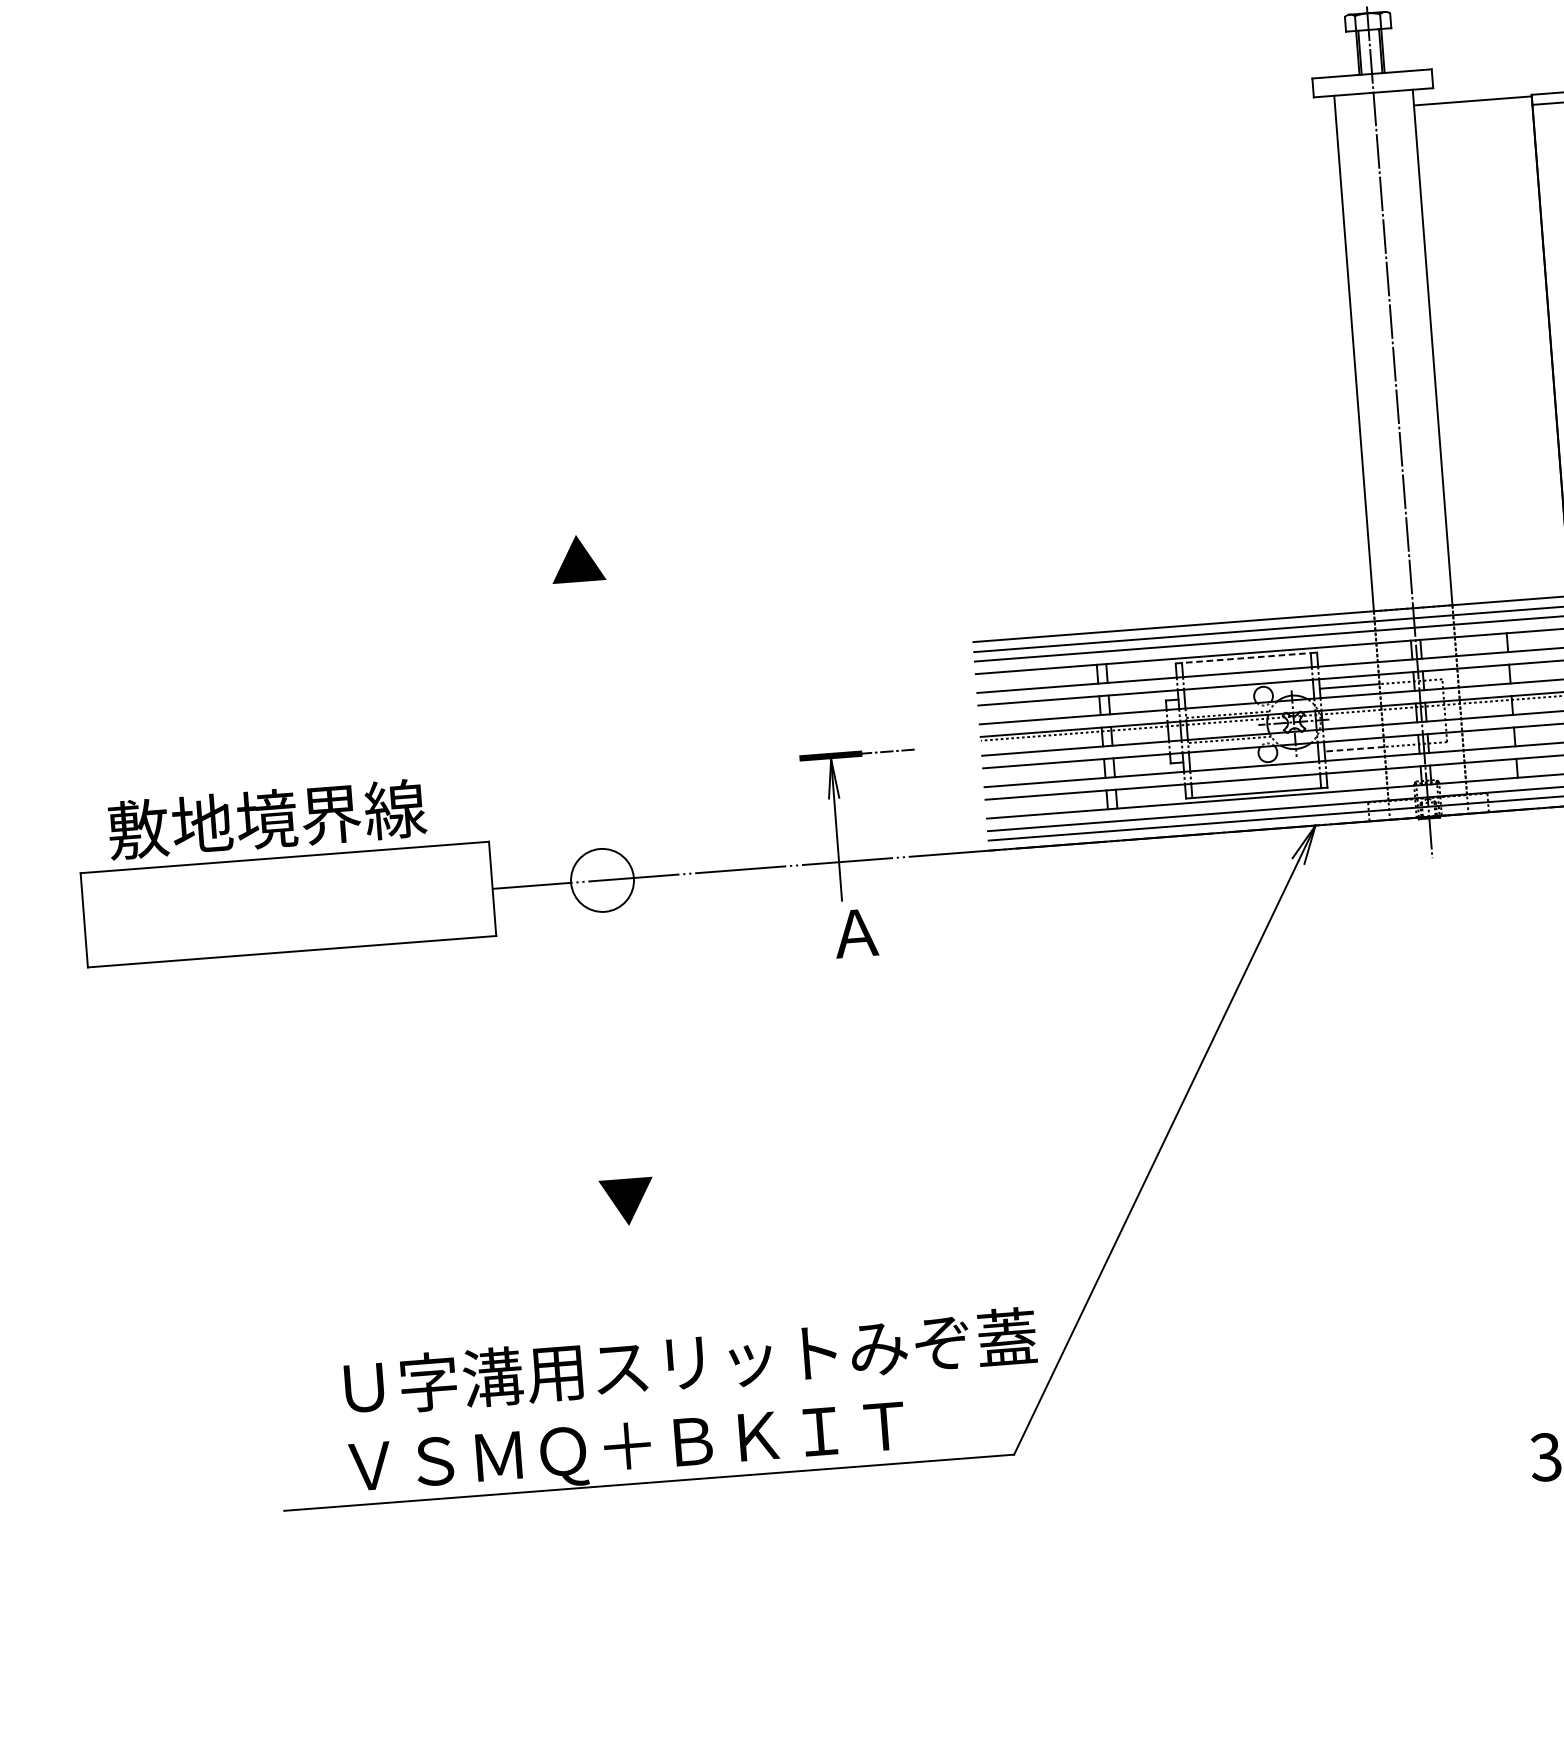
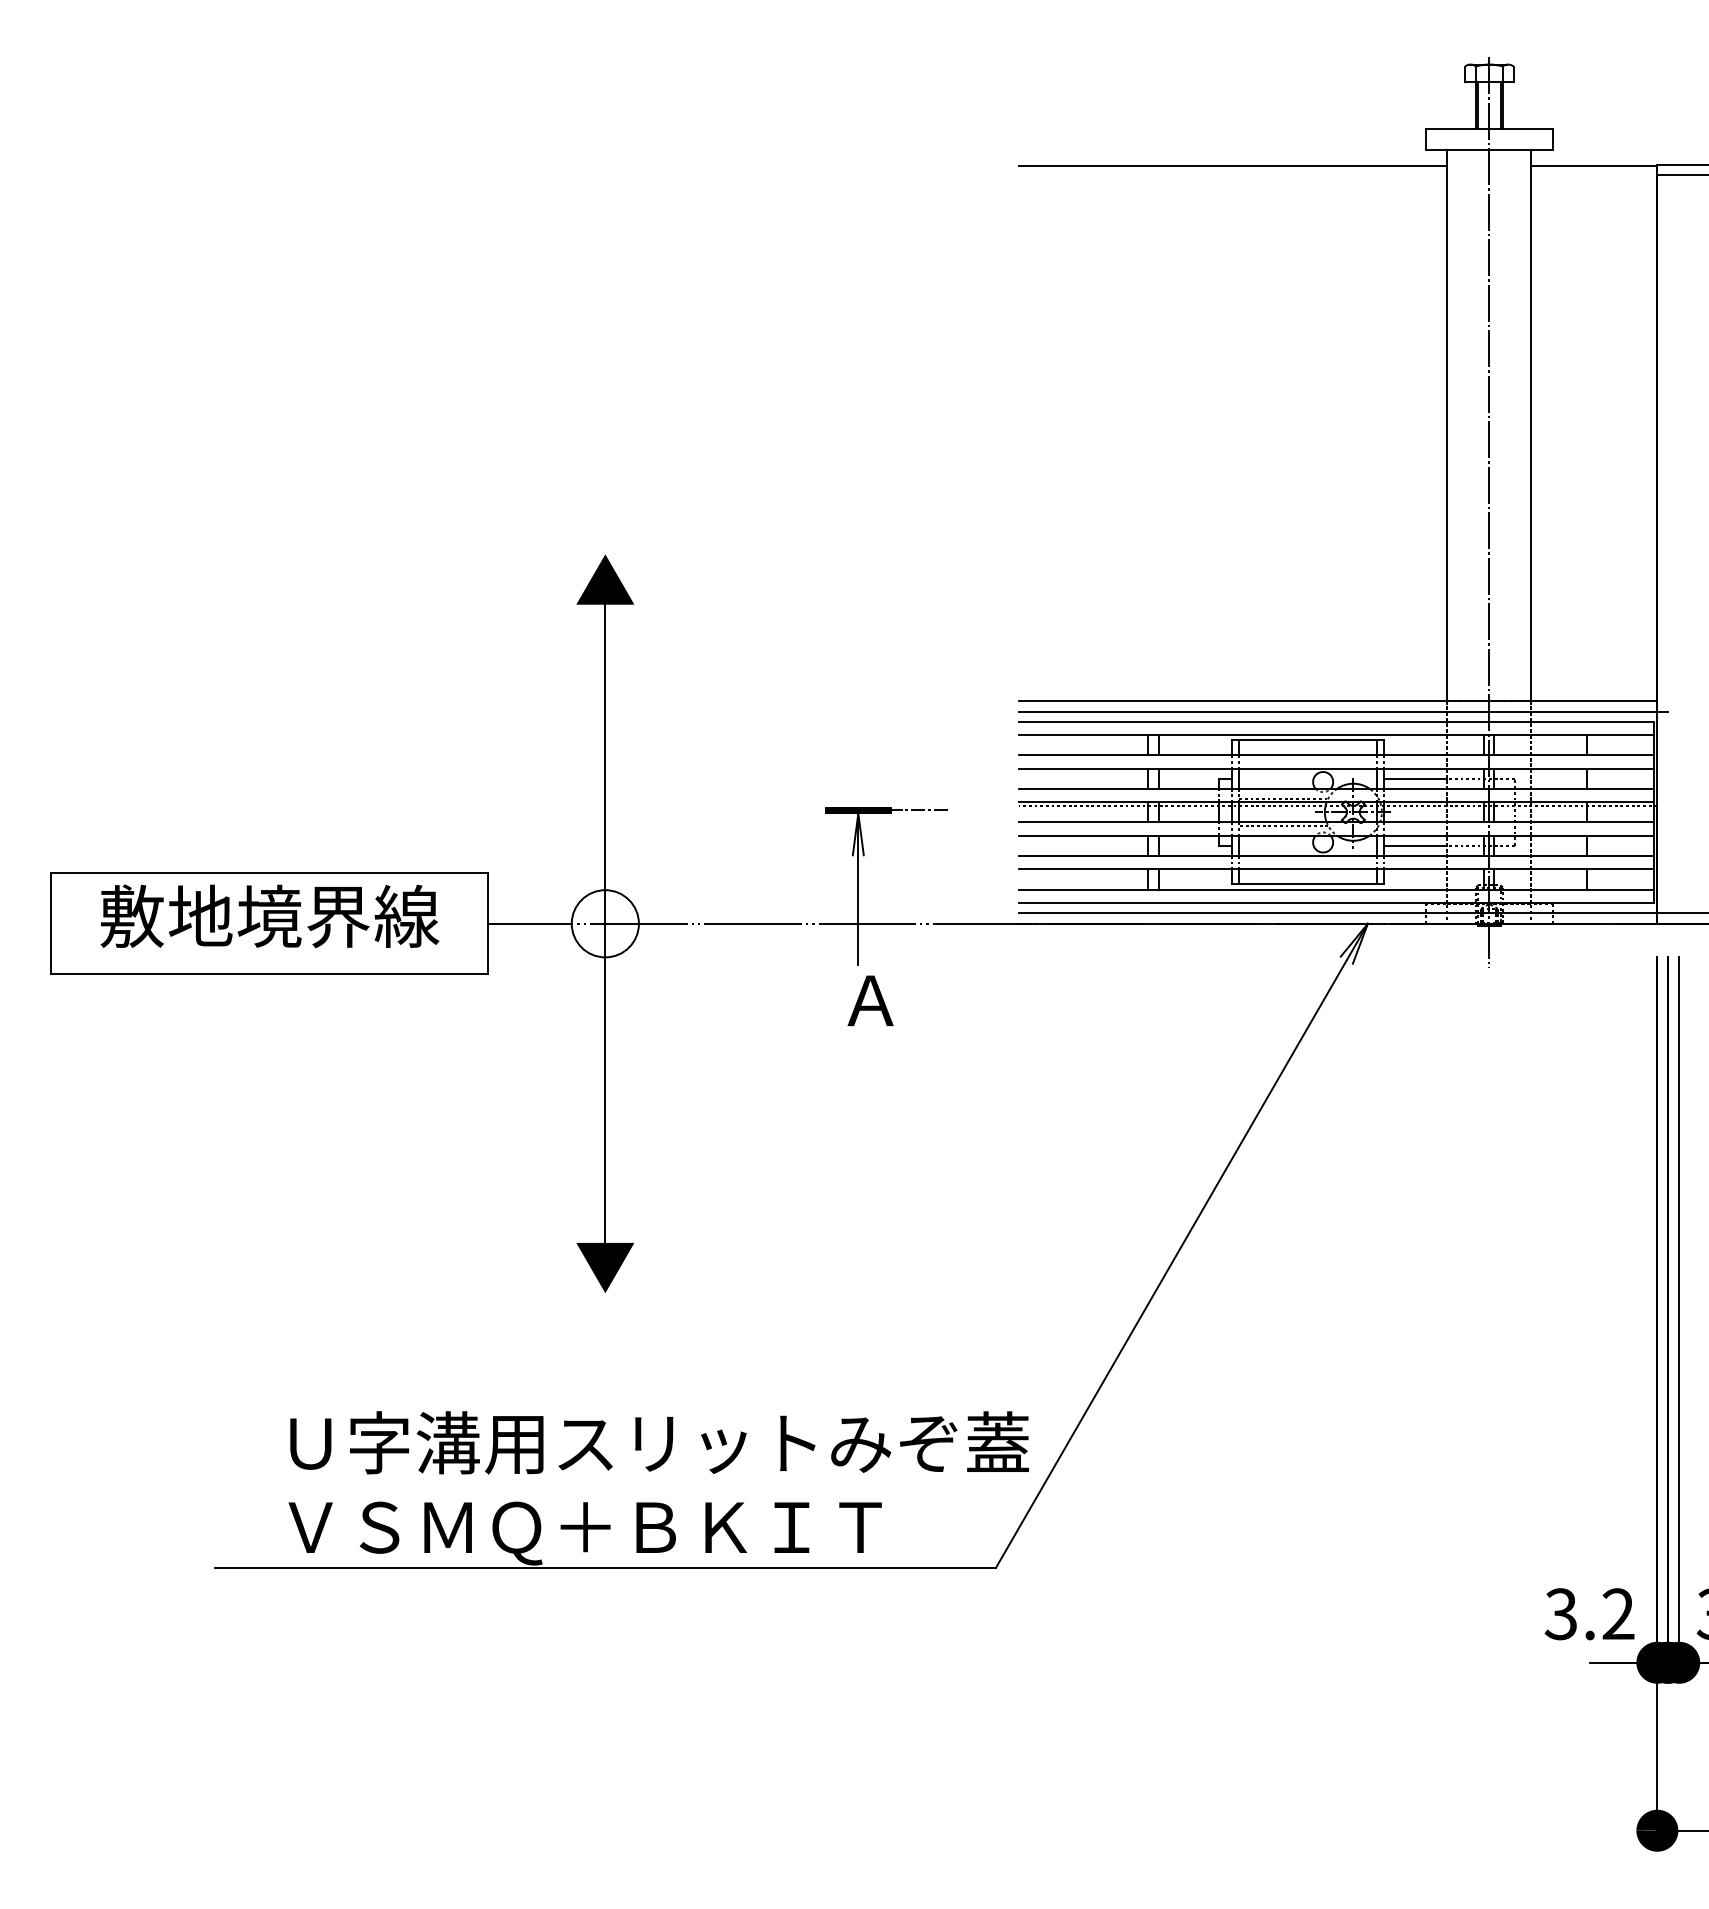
line: (1135, 127) -> (1233, 166), added
line: (1246, 658) -> (1308, 740), dashed -> solid
line: (1354, 748) -> (1415, 845), dashed -> solid
text: (266, 819) -> (269, 916), moved
line: (602, 880) -> (605, 923), added

